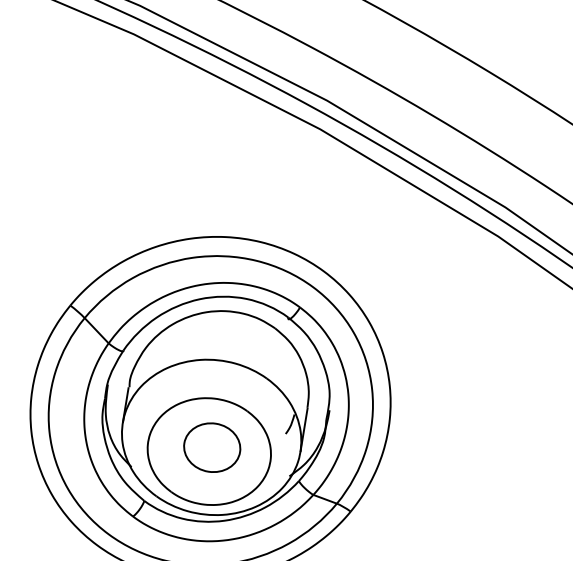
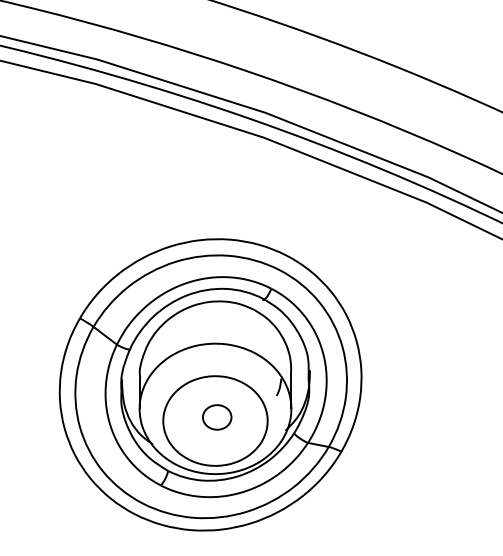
part: (211, 447) -> (216, 417), size x0.6

